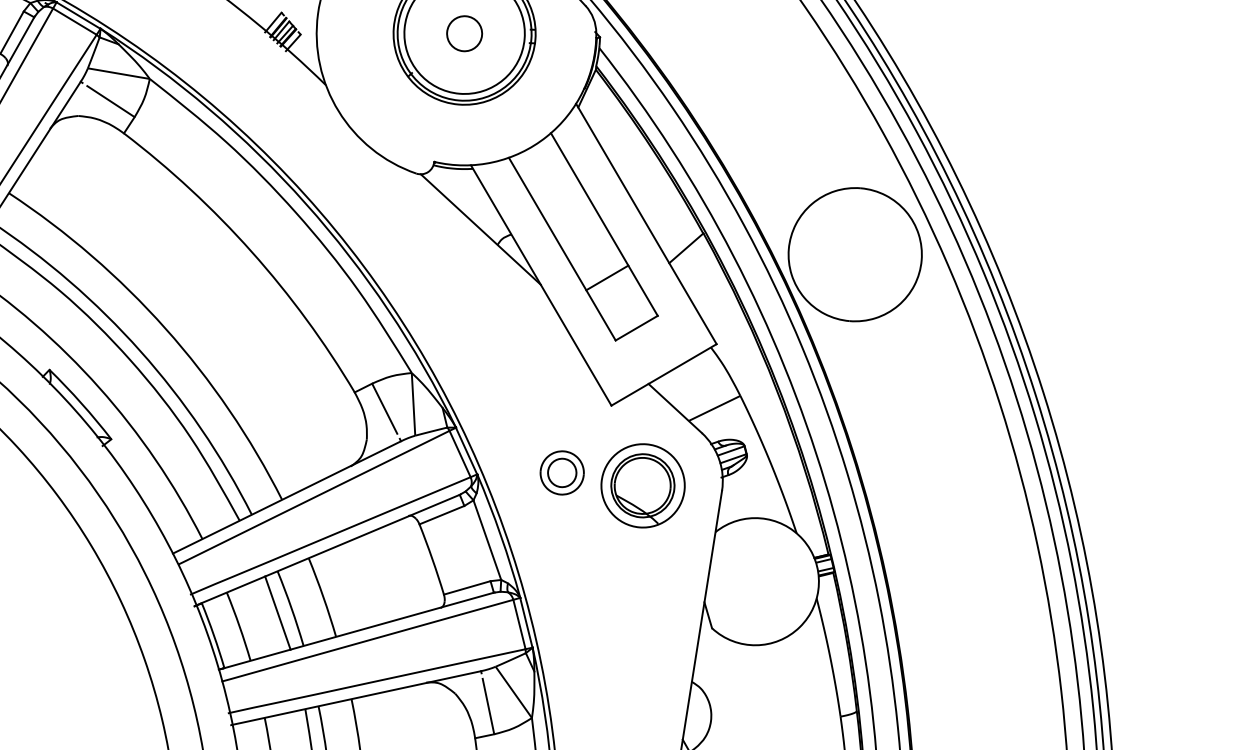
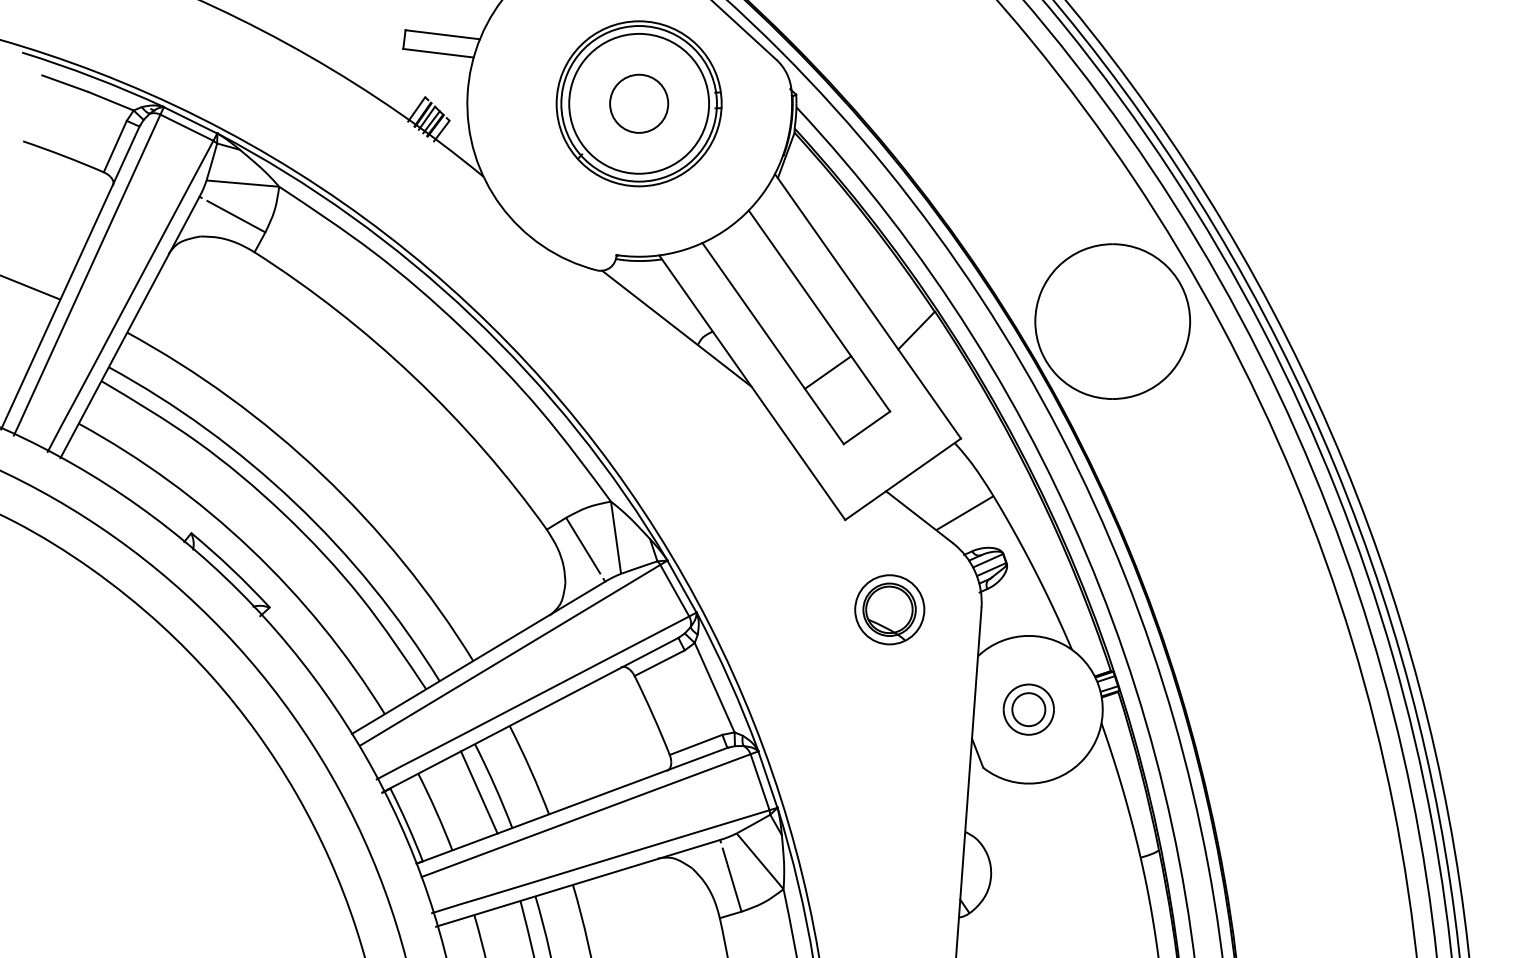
circle: (464, 33) -> (639, 103), size x1.43
part: (561, 472) -> (1028, 709), moved
part: (642, 485) -> (889, 609), size x0.71

